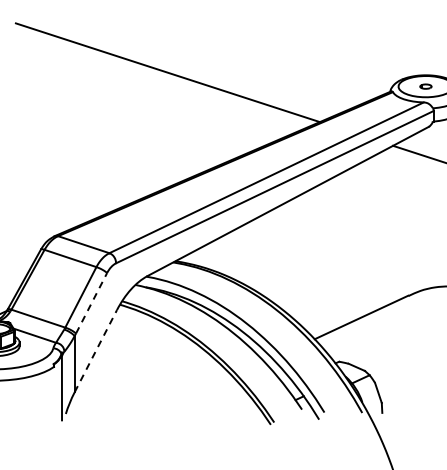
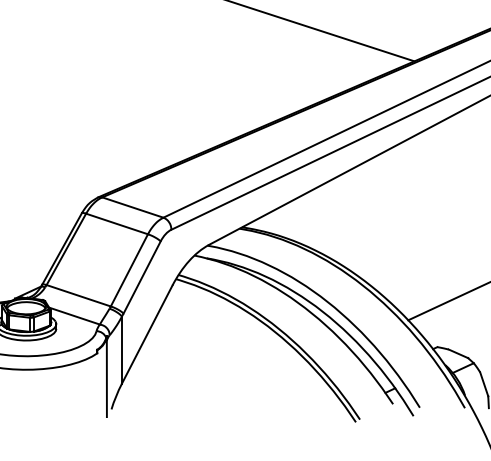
line: (91, 302) -> (142, 276), dashed -> solid
line: (96, 350) -> (148, 333), dashed -> solid

